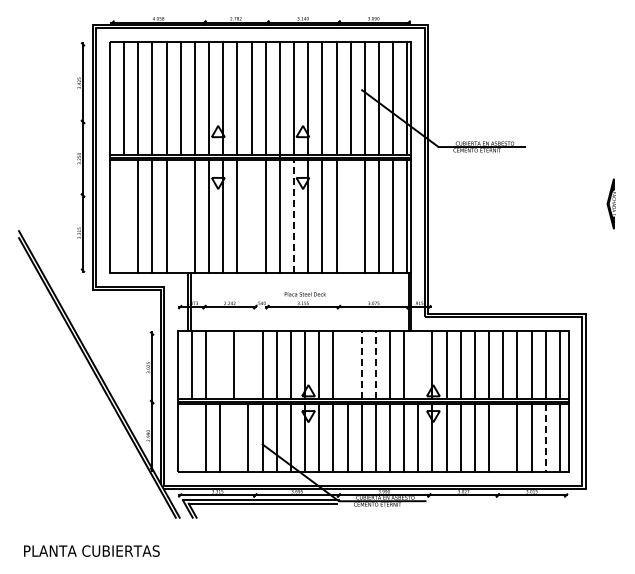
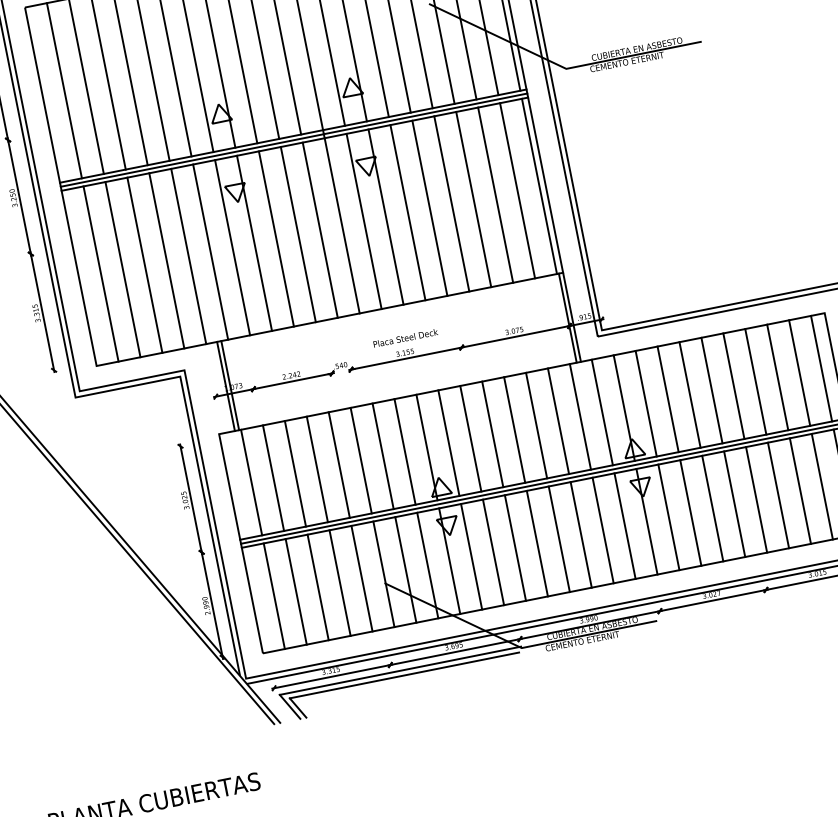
line: (124, 216) -> (101, 273), added
line: (180, 216) -> (188, 256), added
line: (251, 216) -> (298, 234), added
line: (294, 216) -> (364, 220), dashed -> solid
line: (350, 216) -> (451, 203), added
line: (220, 364) -> (295, 473), added
line: (248, 364) -> (339, 464), added
line: (347, 364) -> (492, 433), added
line: (361, 364) -> (514, 429), dashed -> solid
line: (375, 364) -> (535, 425), dashed -> solid
line: (418, 364) -> (602, 411), added
line: (191, 438) -> (273, 596), added
line: (234, 438) -> (340, 583), added
line: (503, 438) -> (756, 500), added
line: (545, 438) -> (822, 487), dashed -> solid

